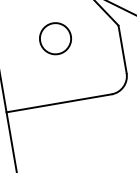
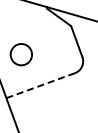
circle: (54, 38) -> (20, 54), moved
line: (60, 103) -> (41, 85), solid -> dashed

